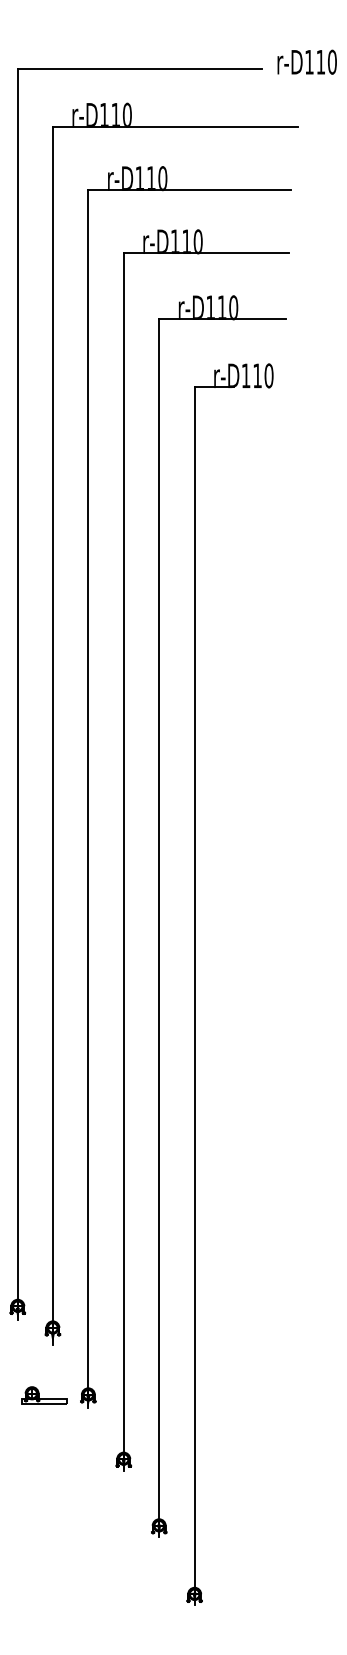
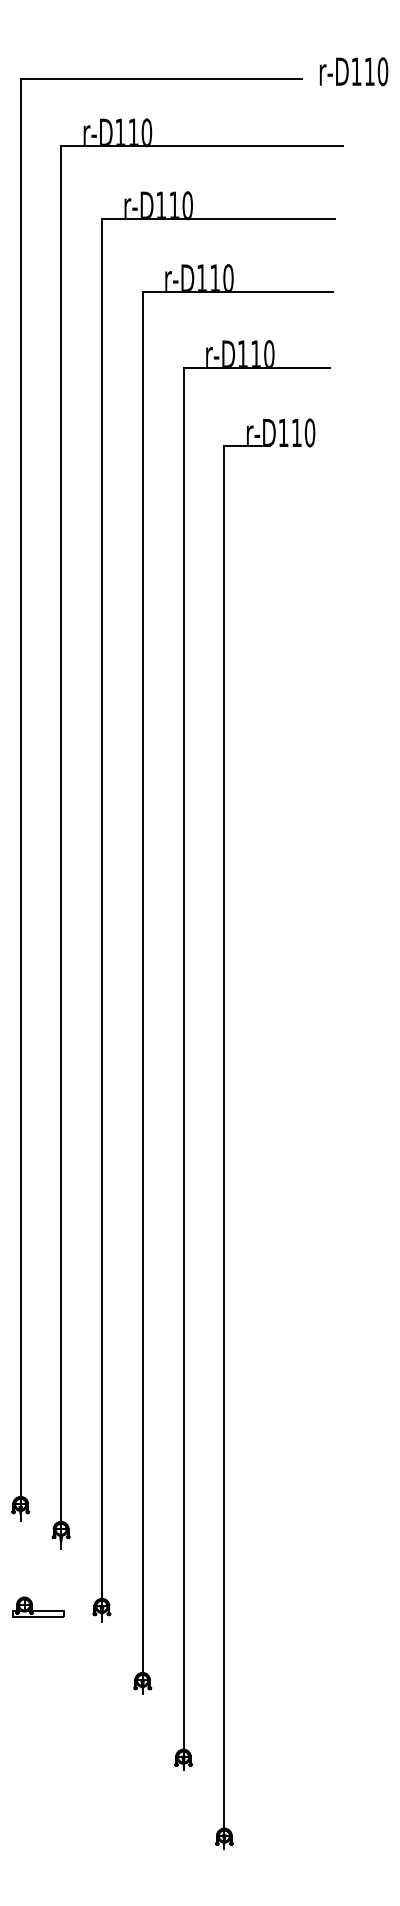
part: (44, 1395) -> (38, 1607), moved

